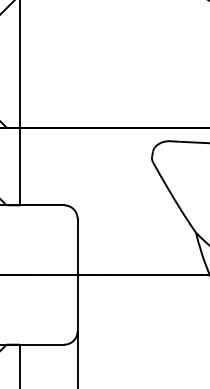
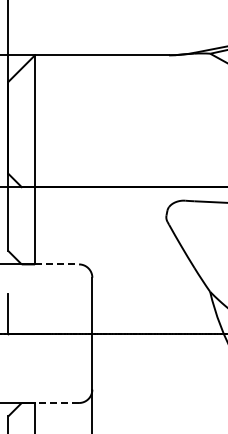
line: (42, 205) -> (57, 264), solid -> dashed
line: (42, 344) -> (57, 402), solid -> dashed

